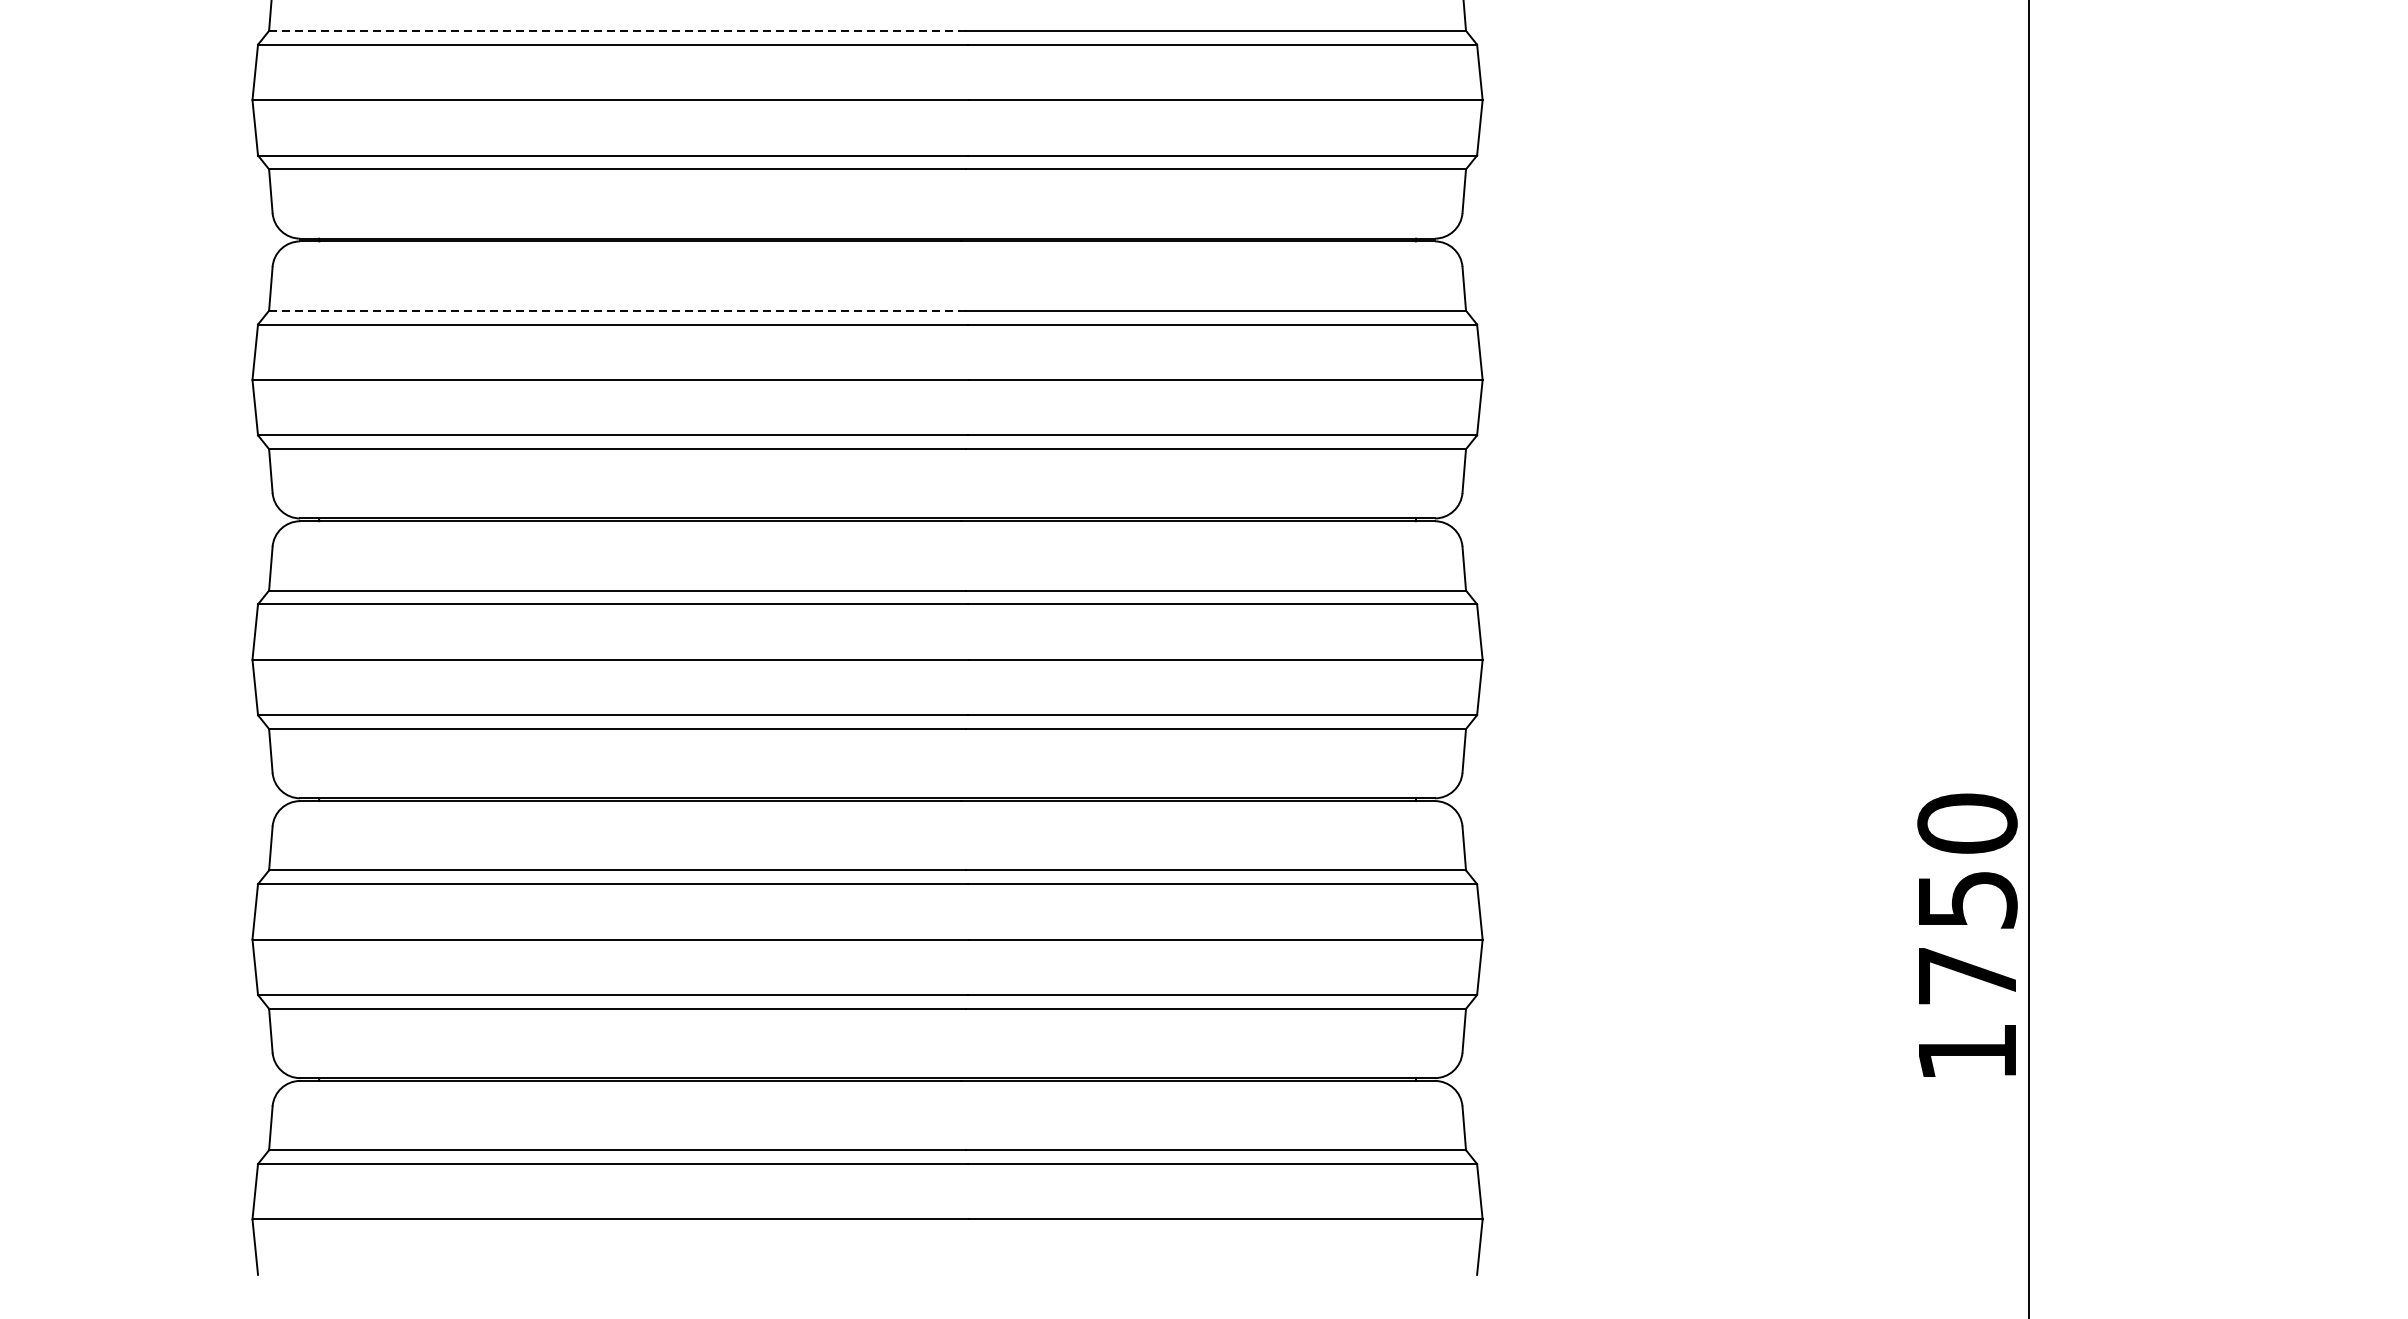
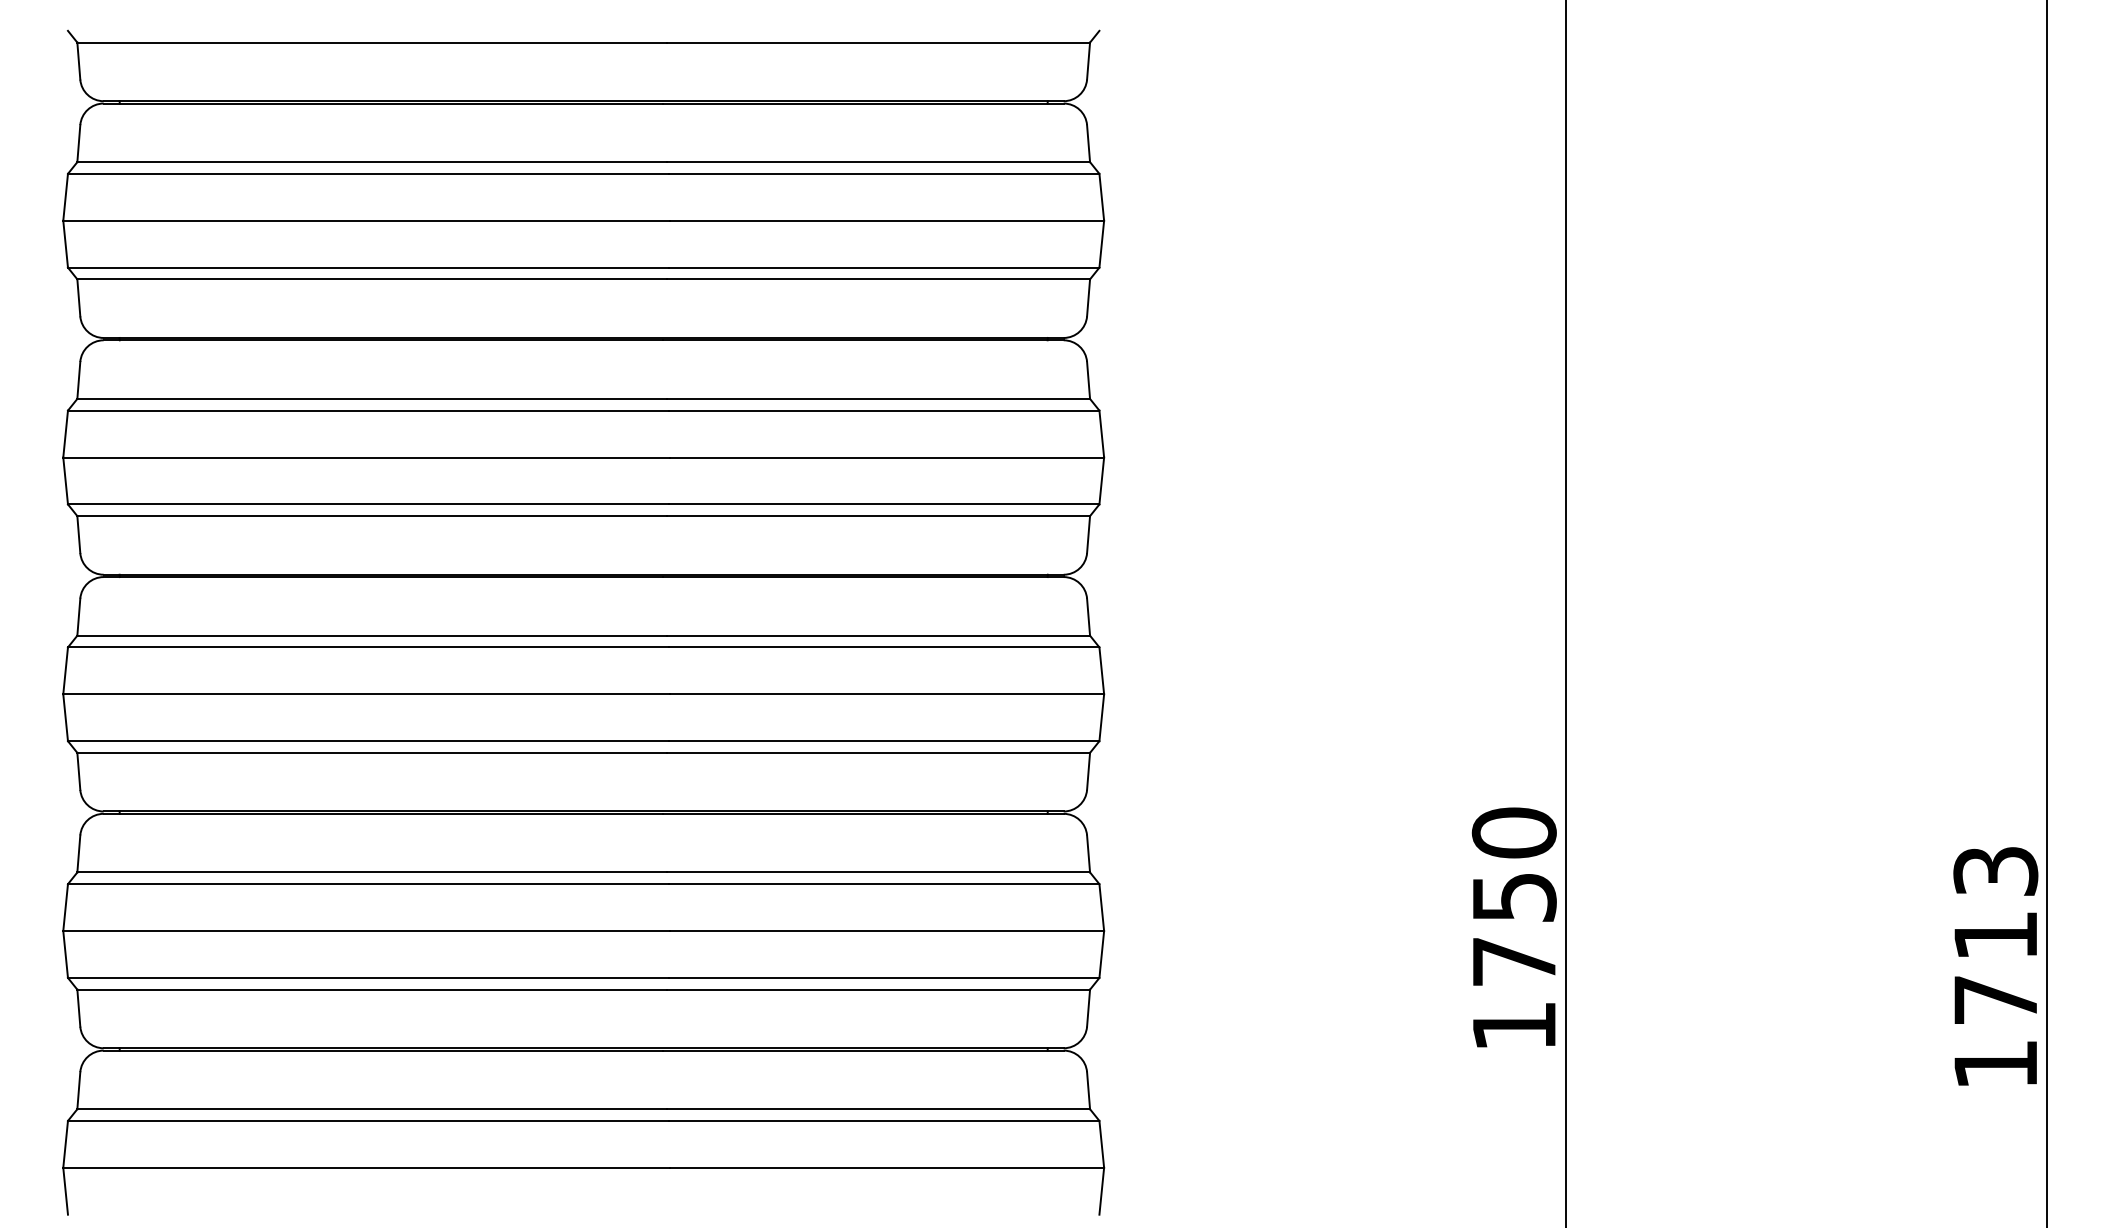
line: (617, 31) -> (372, 162), dashed -> solid
line: (617, 310) -> (372, 398), dashed -> solid

